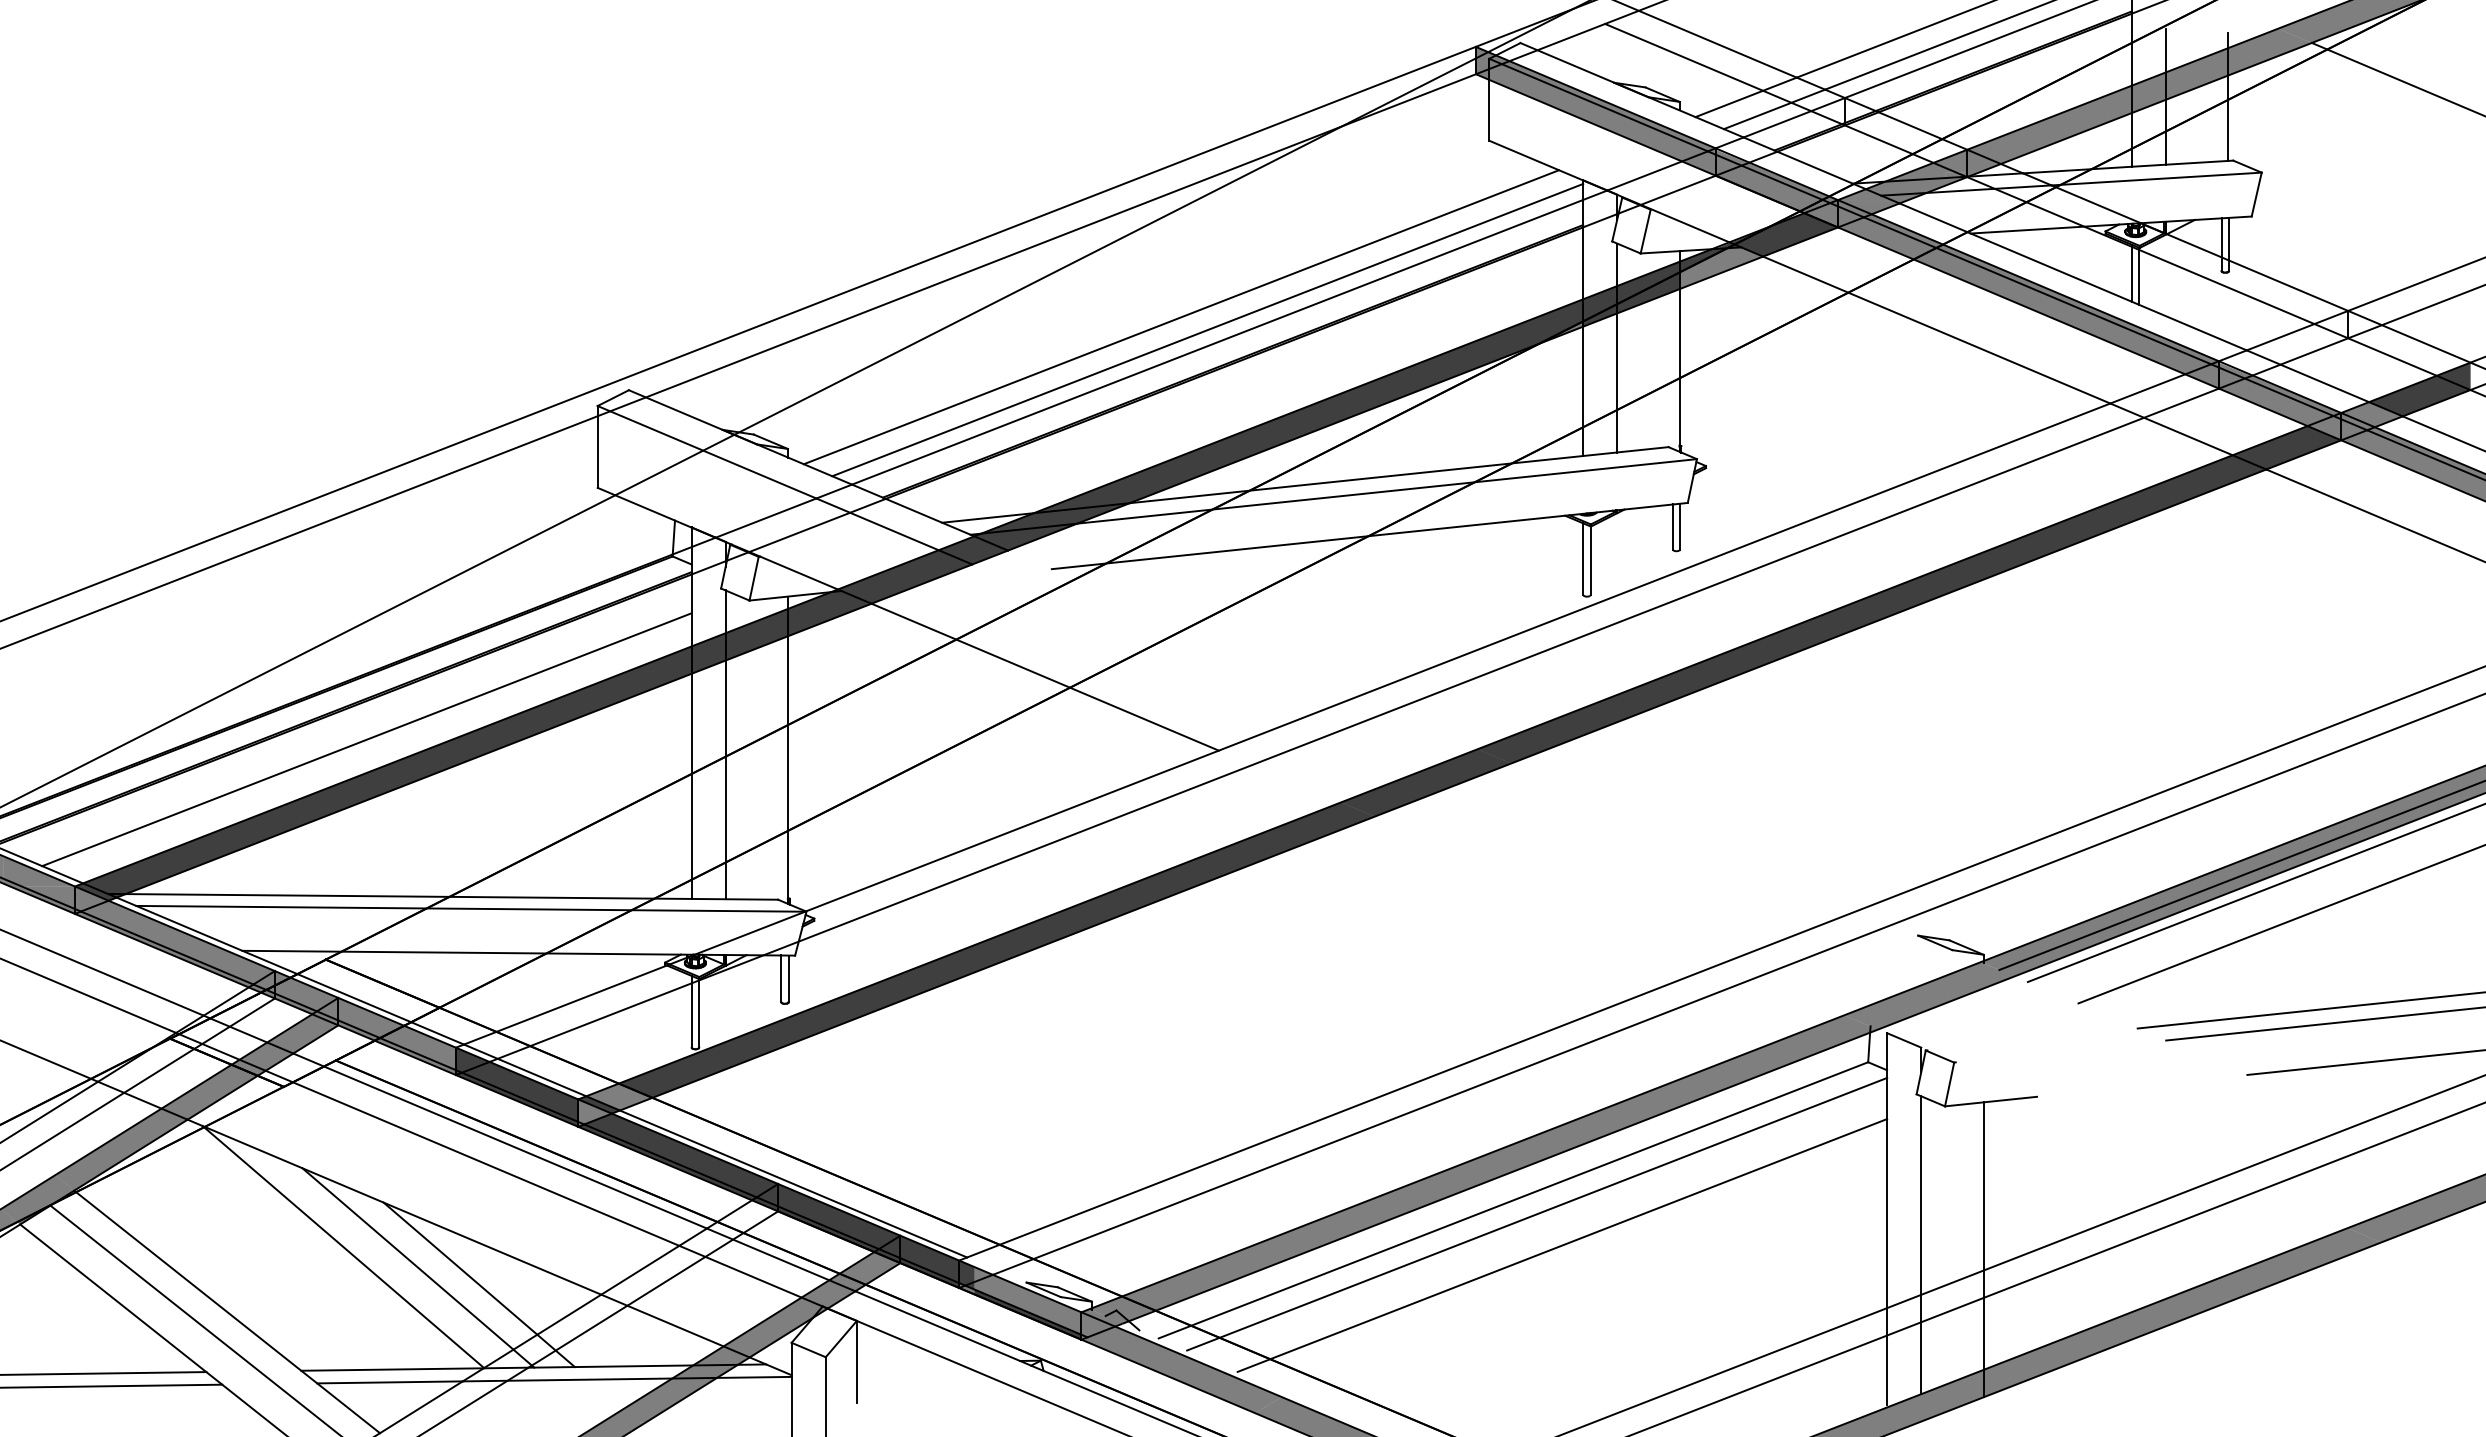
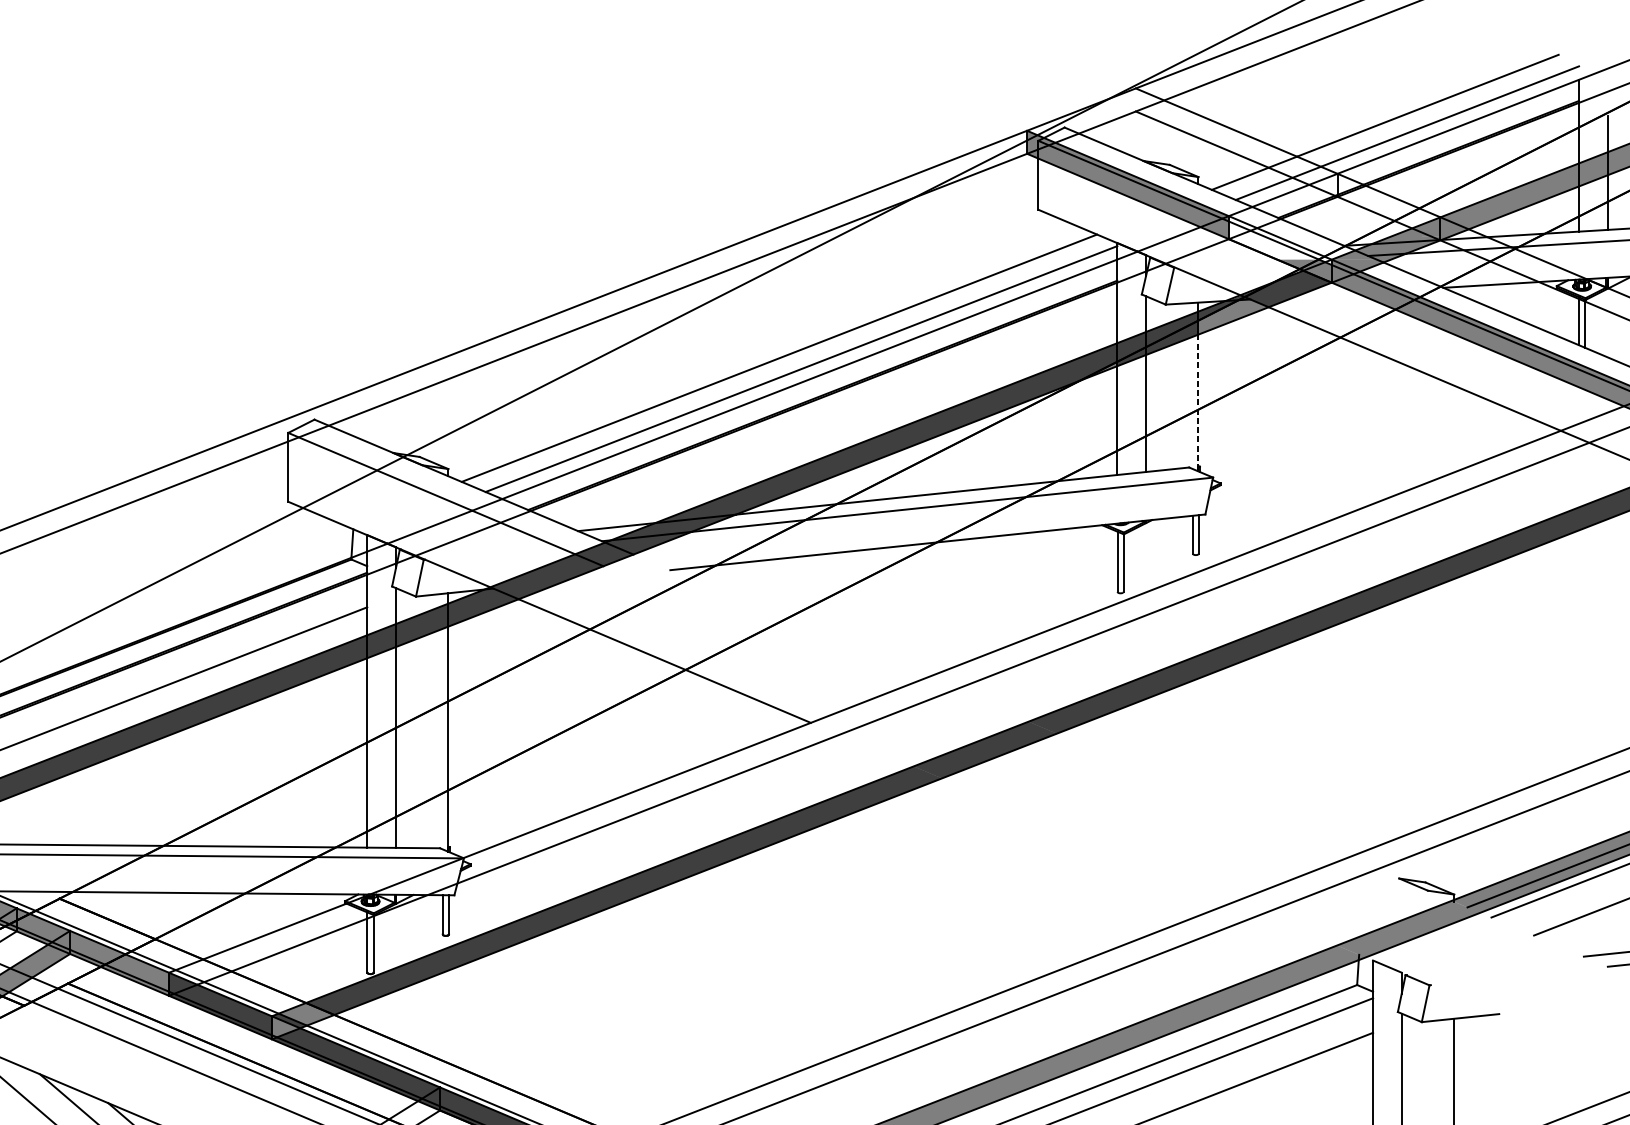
fill: (1776, 177) -> (1280, 240), removed
line: (1679, 368) -> (1198, 401), solid -> dashed

